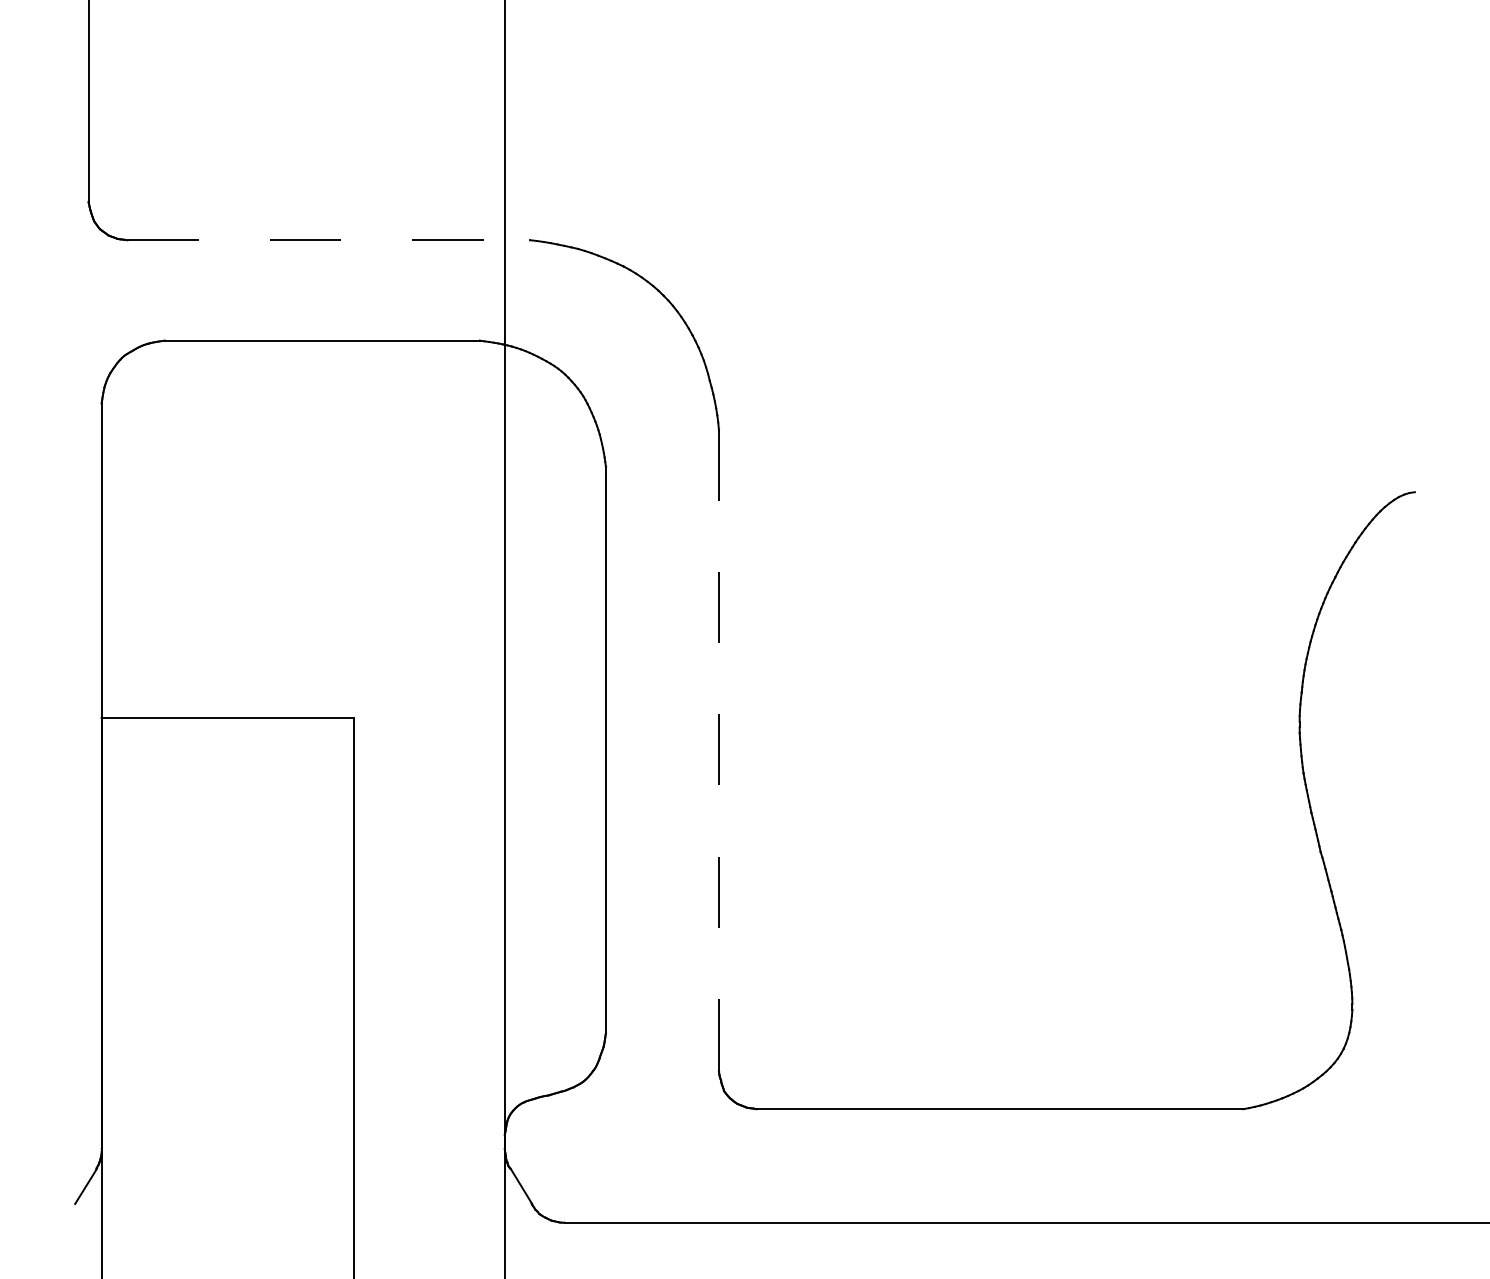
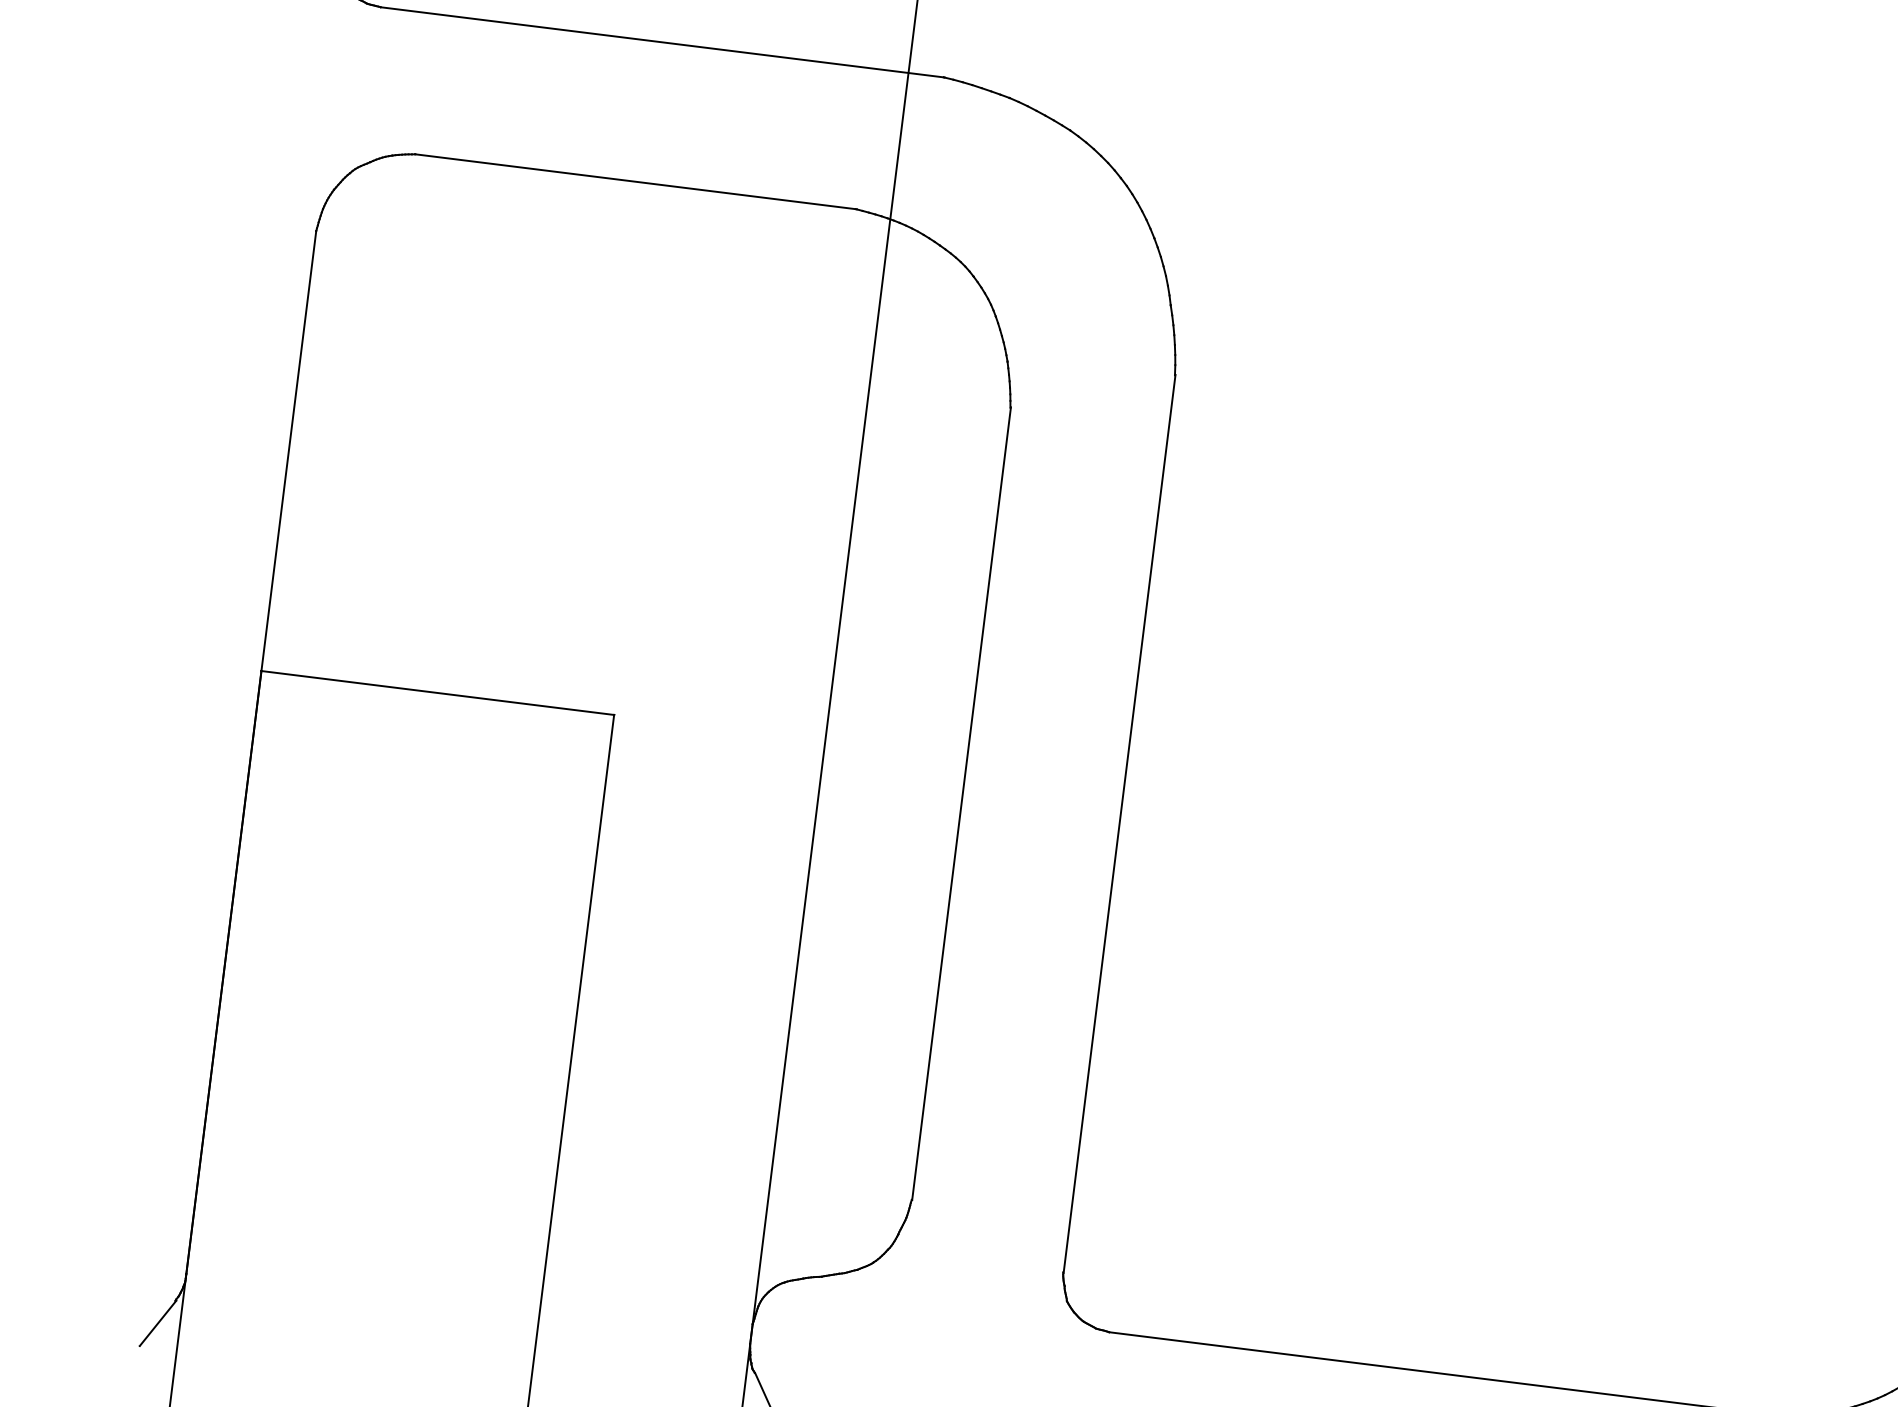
line: (329, 240) -> (663, 42), dashed -> solid
line: (719, 750) -> (1119, 824), dashed -> solid

